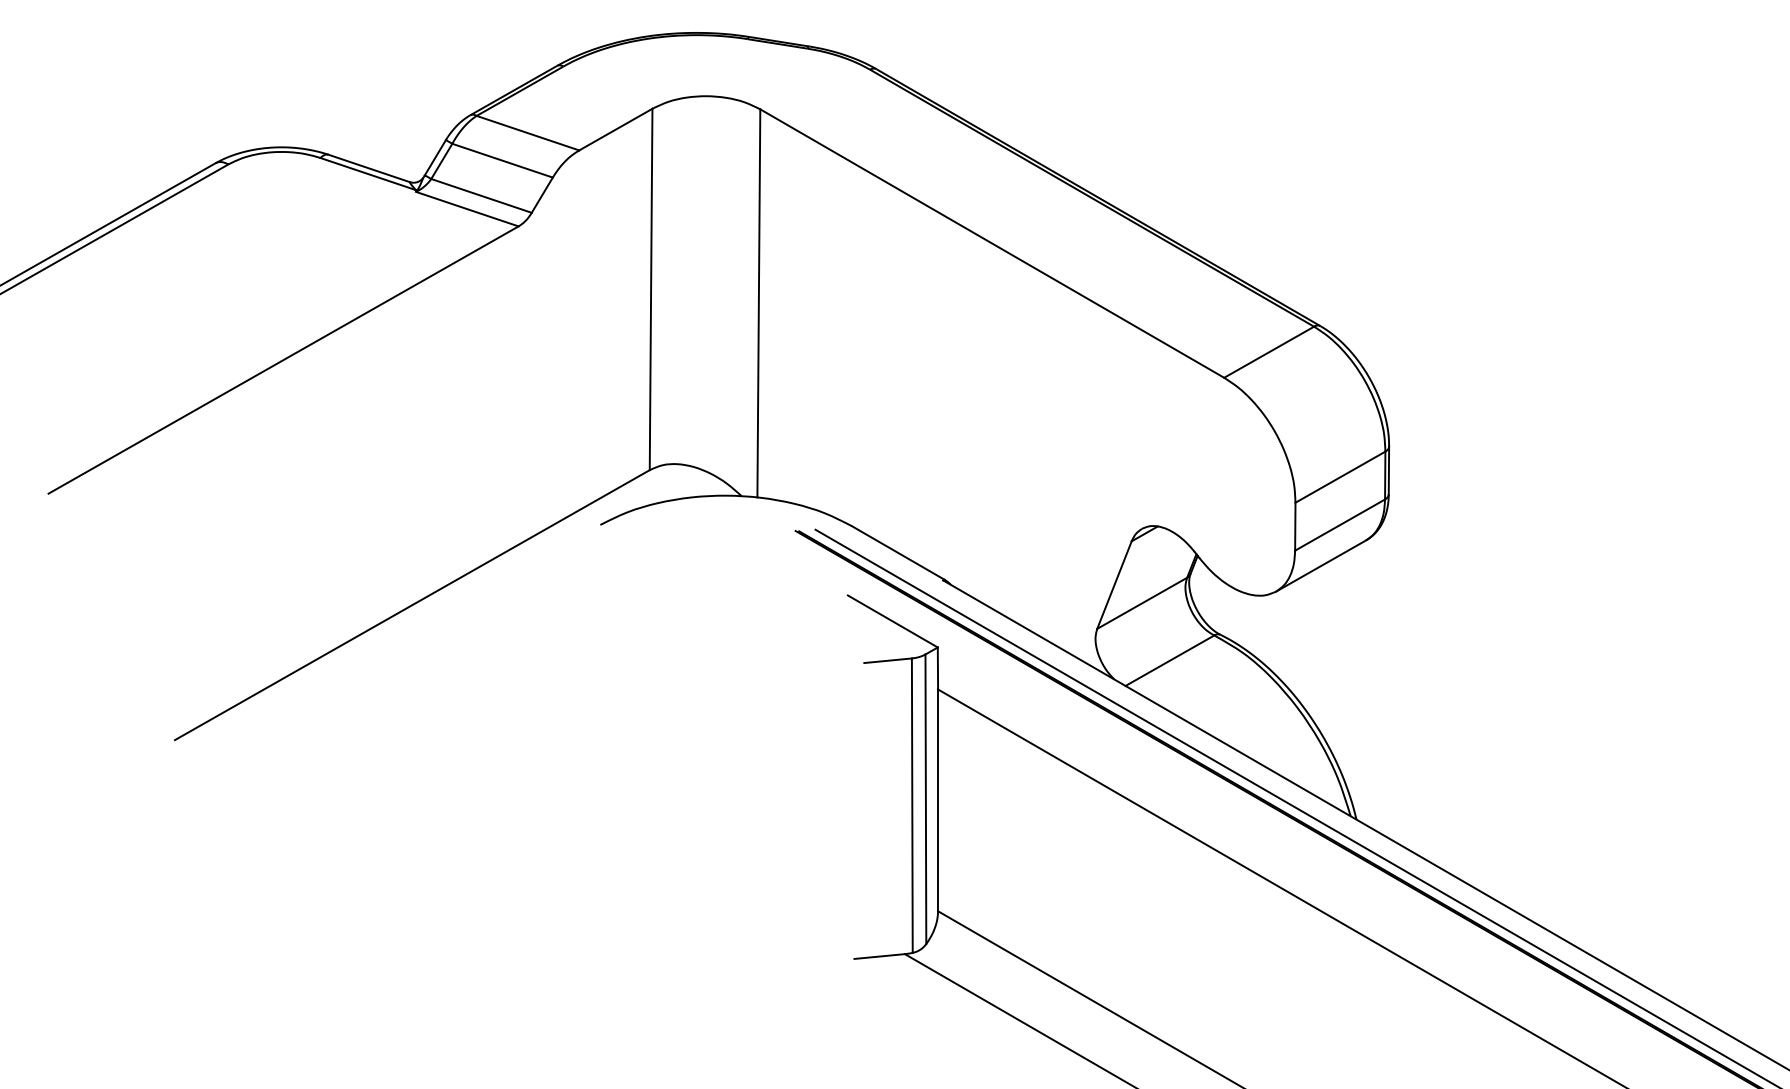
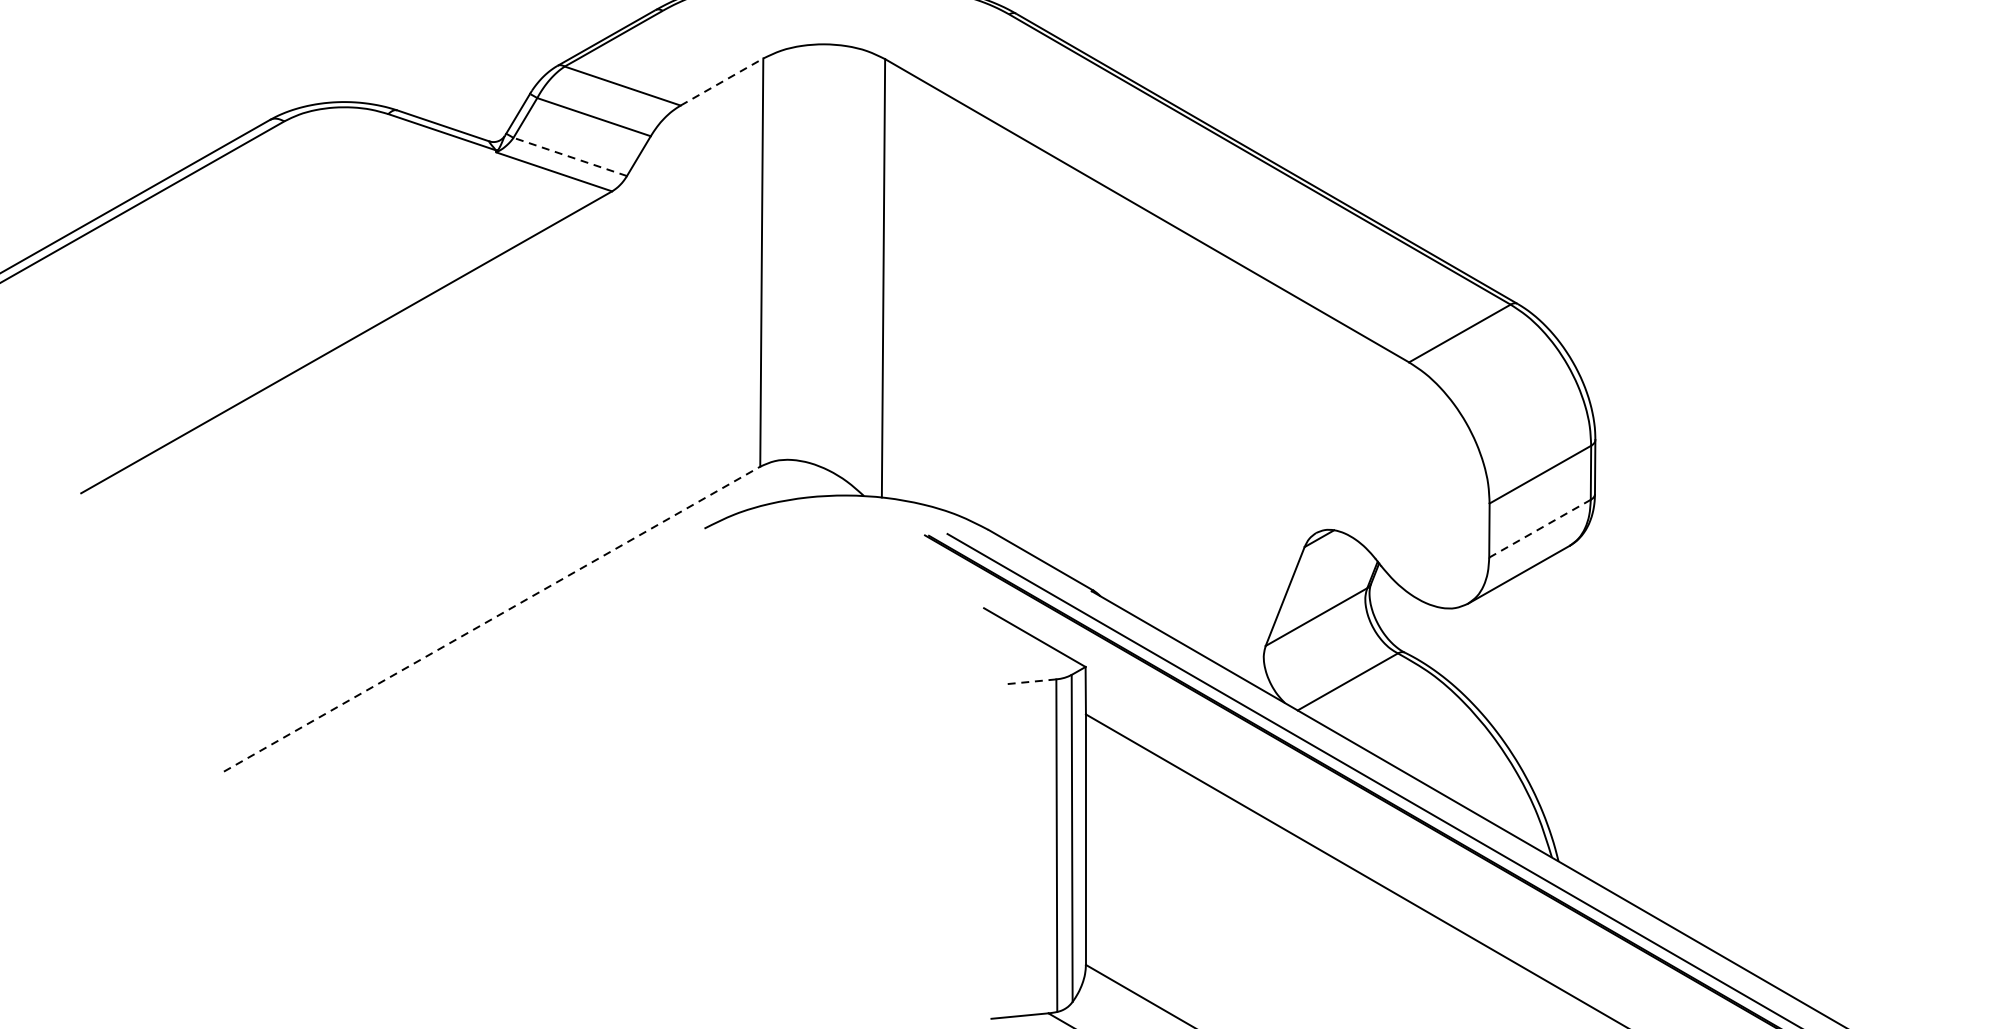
line: (616, 129) -> (722, 81), solid -> dashed
line: (481, 195) -> (570, 156), solid -> dashed
line: (1340, 525) -> (1540, 529), solid -> dashed
line: (412, 604) -> (492, 618), solid -> dashed
line: (888, 660) -> (1029, 681), solid -> dashed

